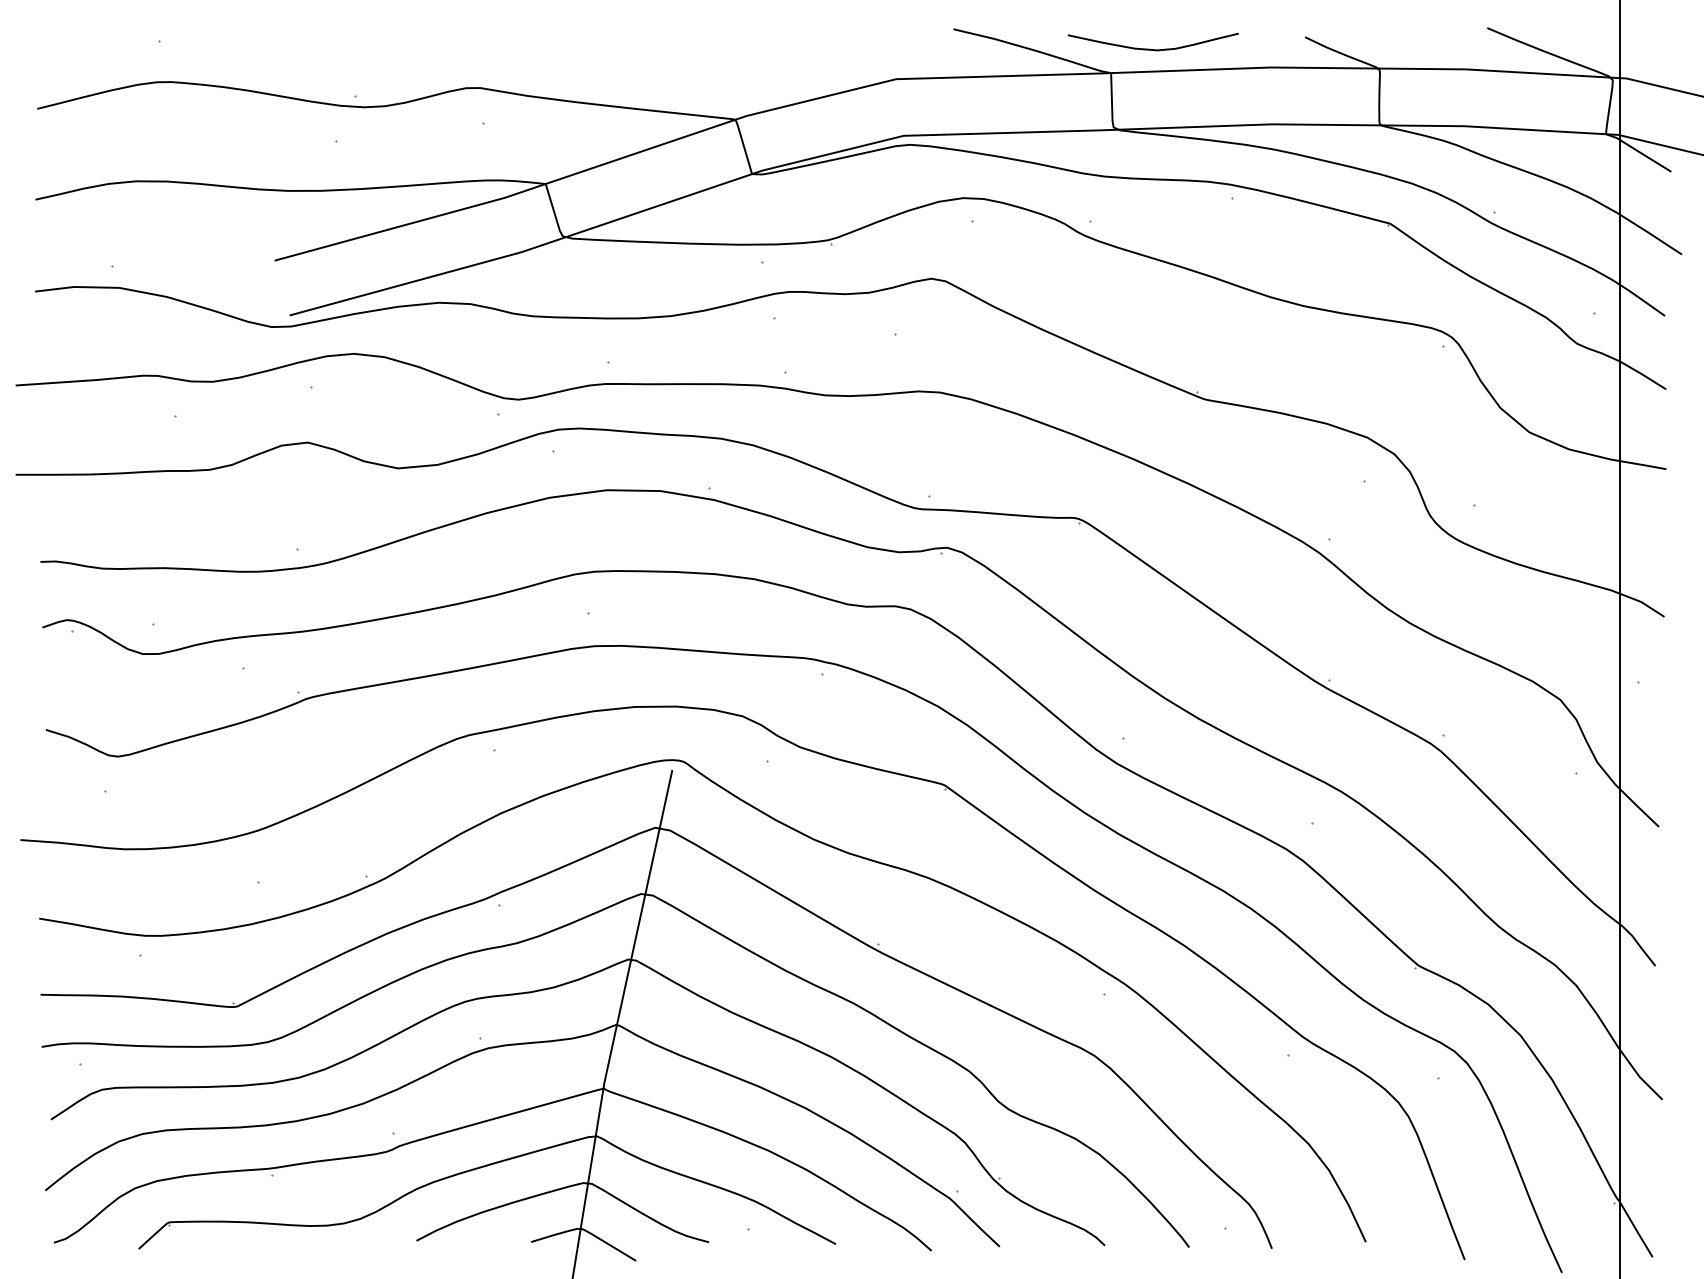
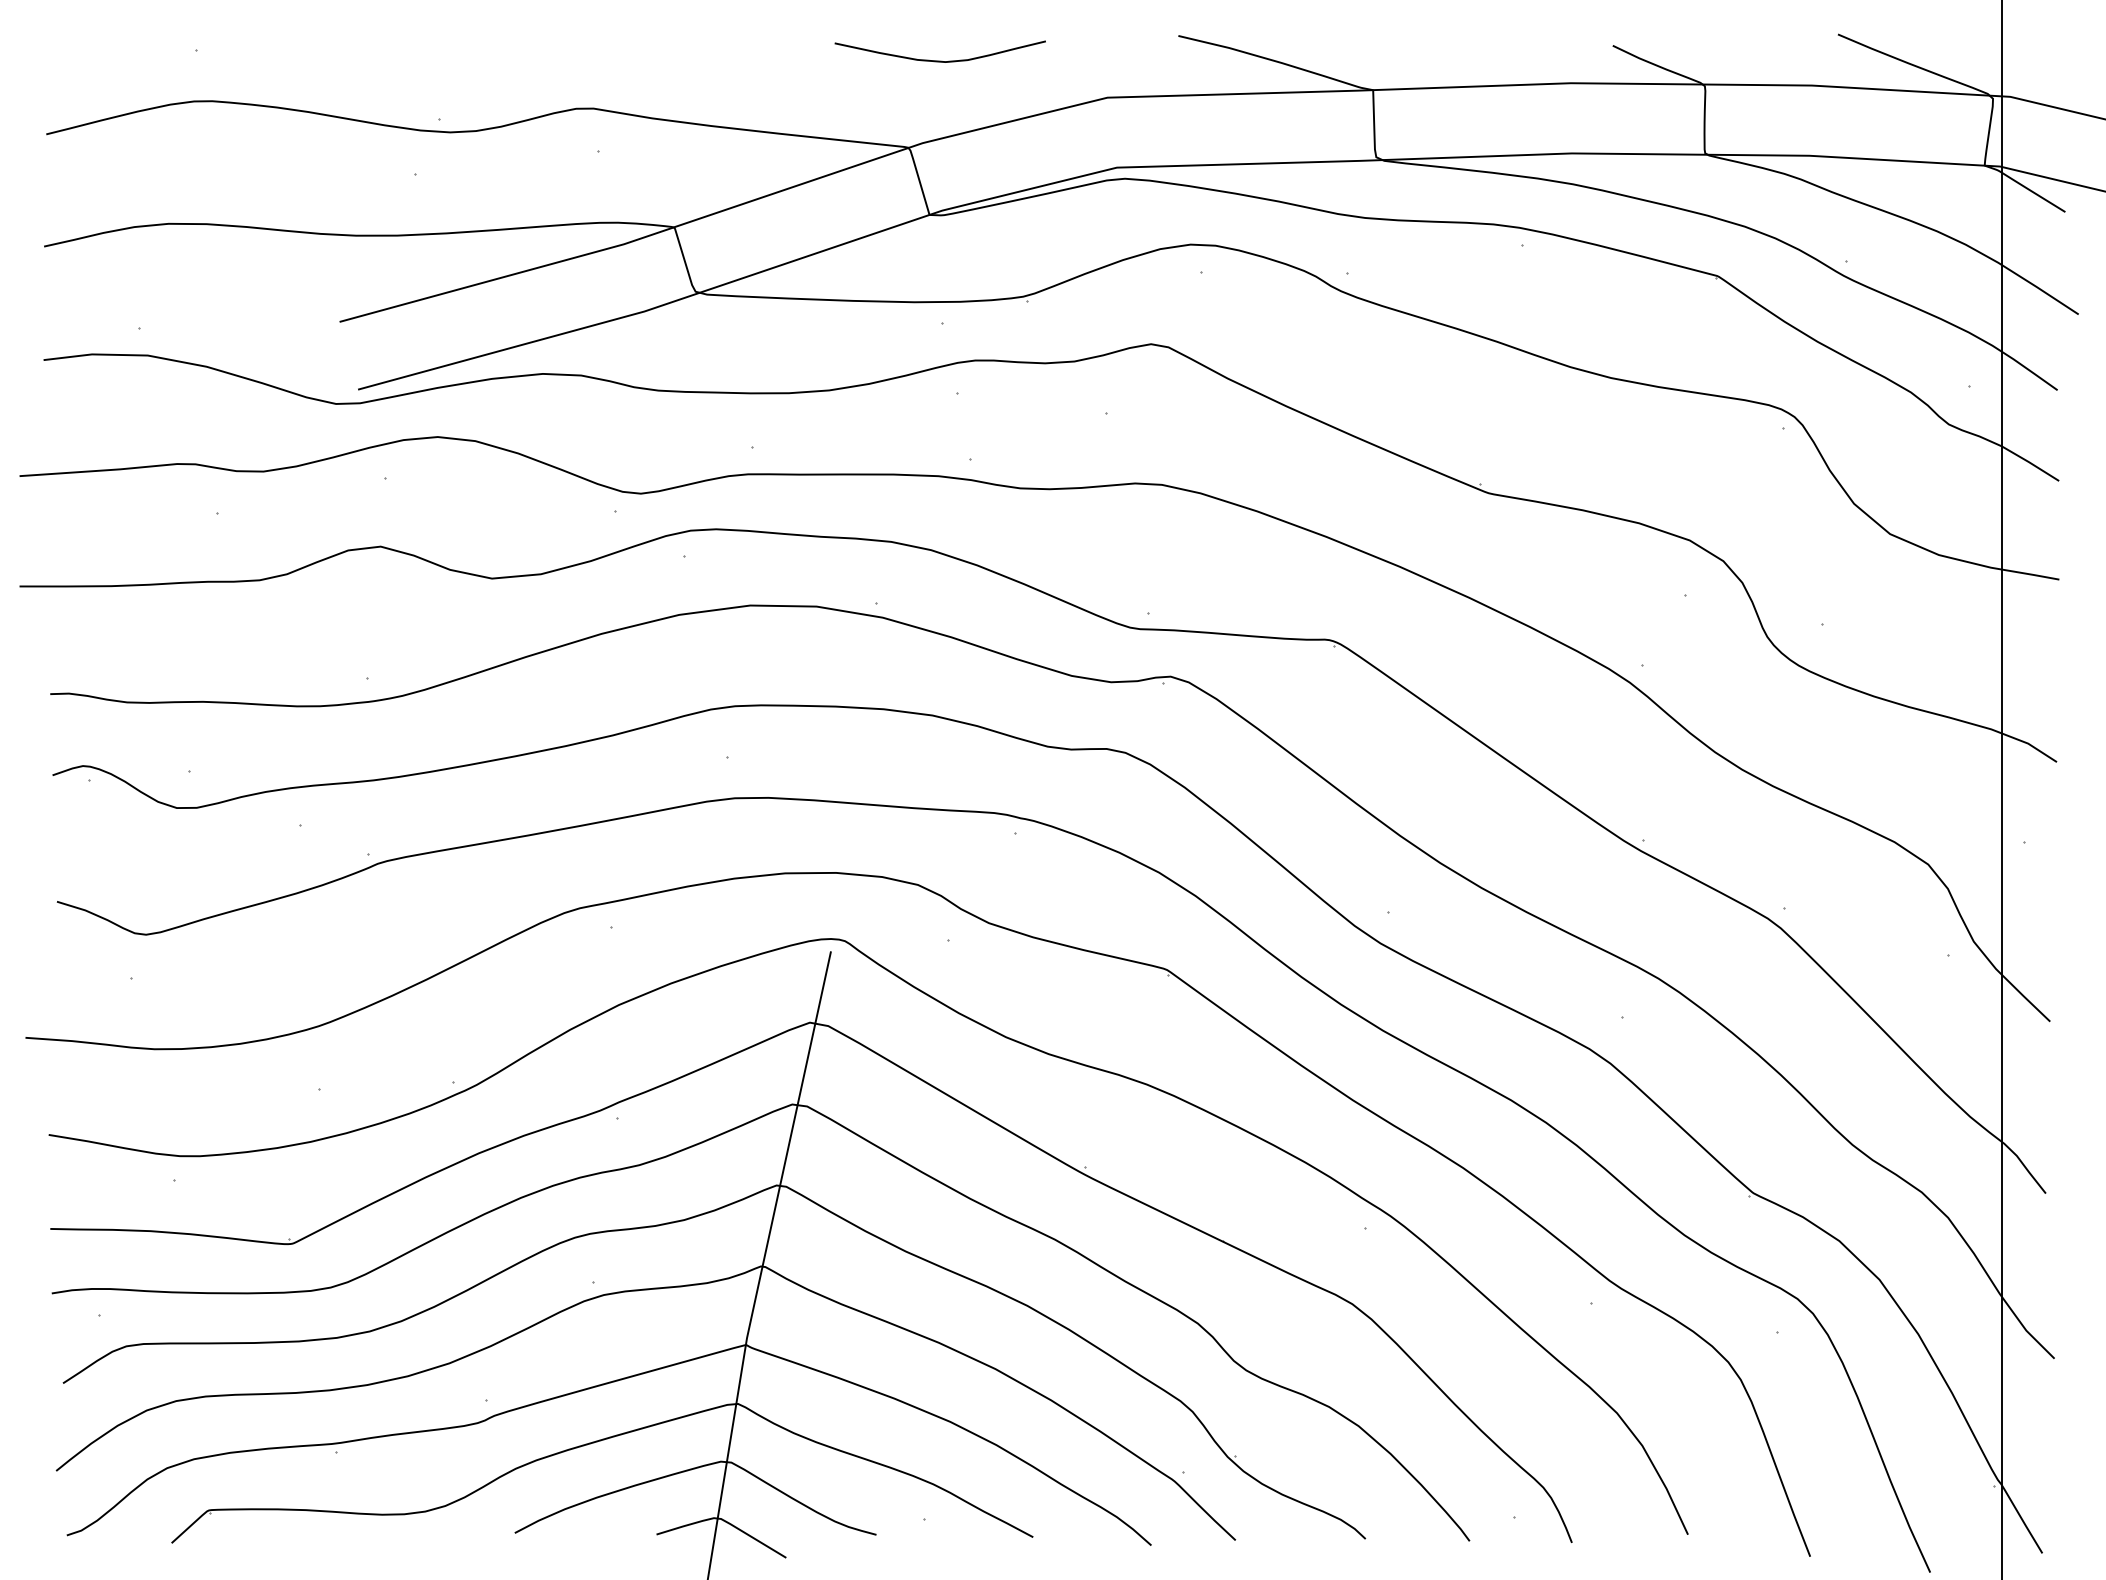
curve: (1152, 49) -> (939, 60), moved

